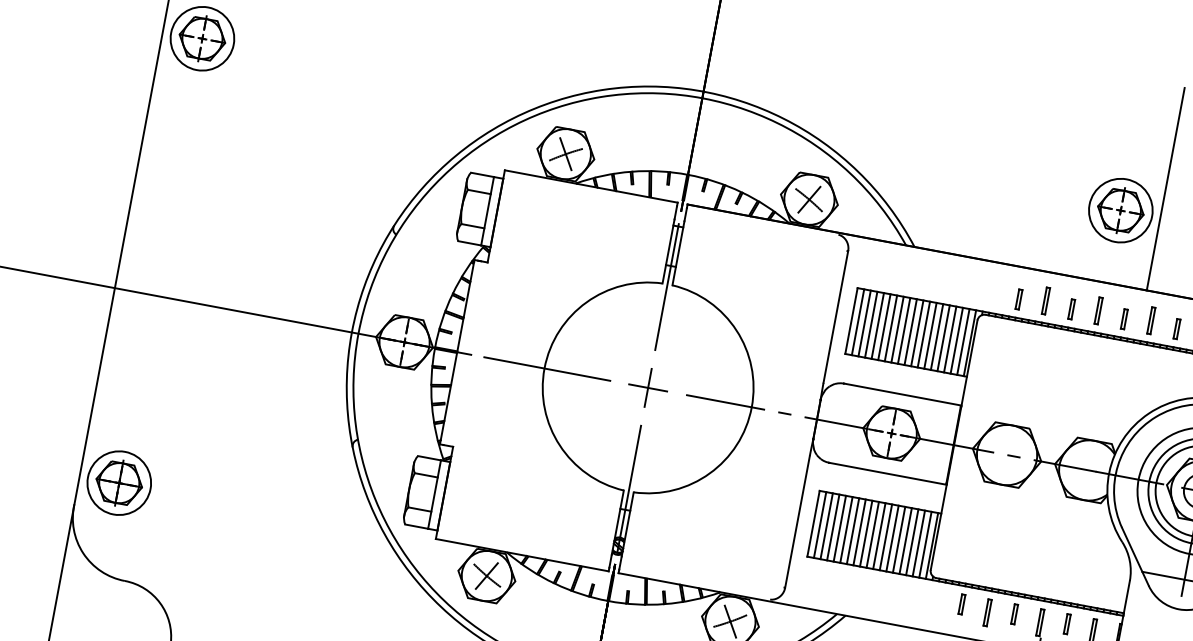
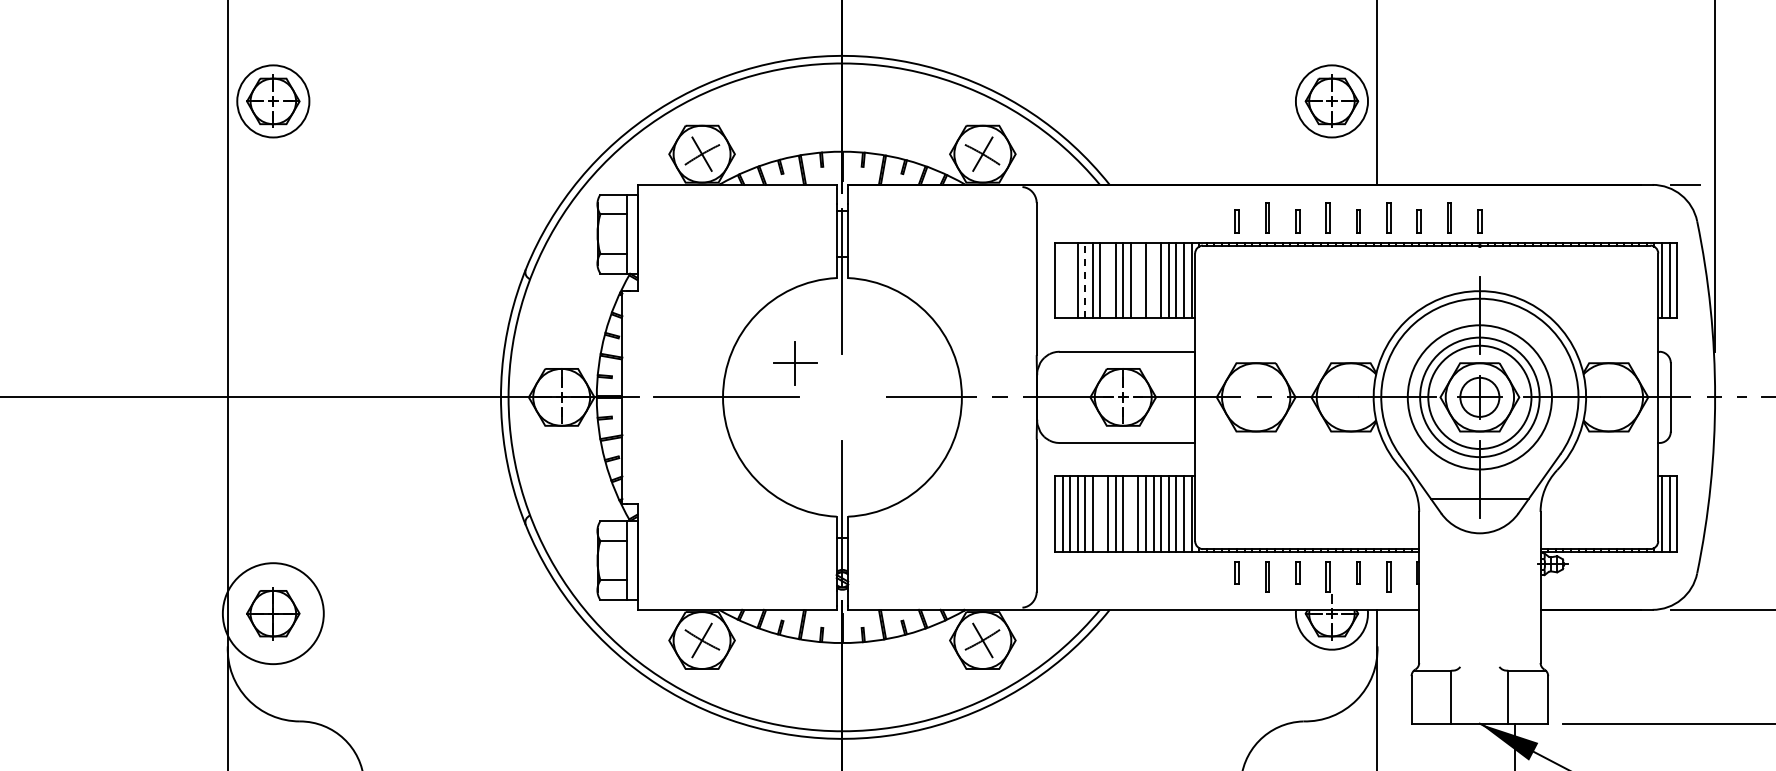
line: (858, 322) -> (1062, 280), removed
line: (864, 323) -> (1070, 280), removed
line: (877, 325) -> (1085, 280), solid -> dashed
line: (897, 329) -> (1108, 280), removed
line: (923, 334) -> (1138, 280), removed
line: (936, 337) -> (1153, 280), removed
part: (648, 388) -> (795, 363), moved
circle: (119, 483) -> (273, 613), size x1.4
line: (852, 531) -> (1100, 514), removed
line: (879, 536) -> (1130, 514), removed

